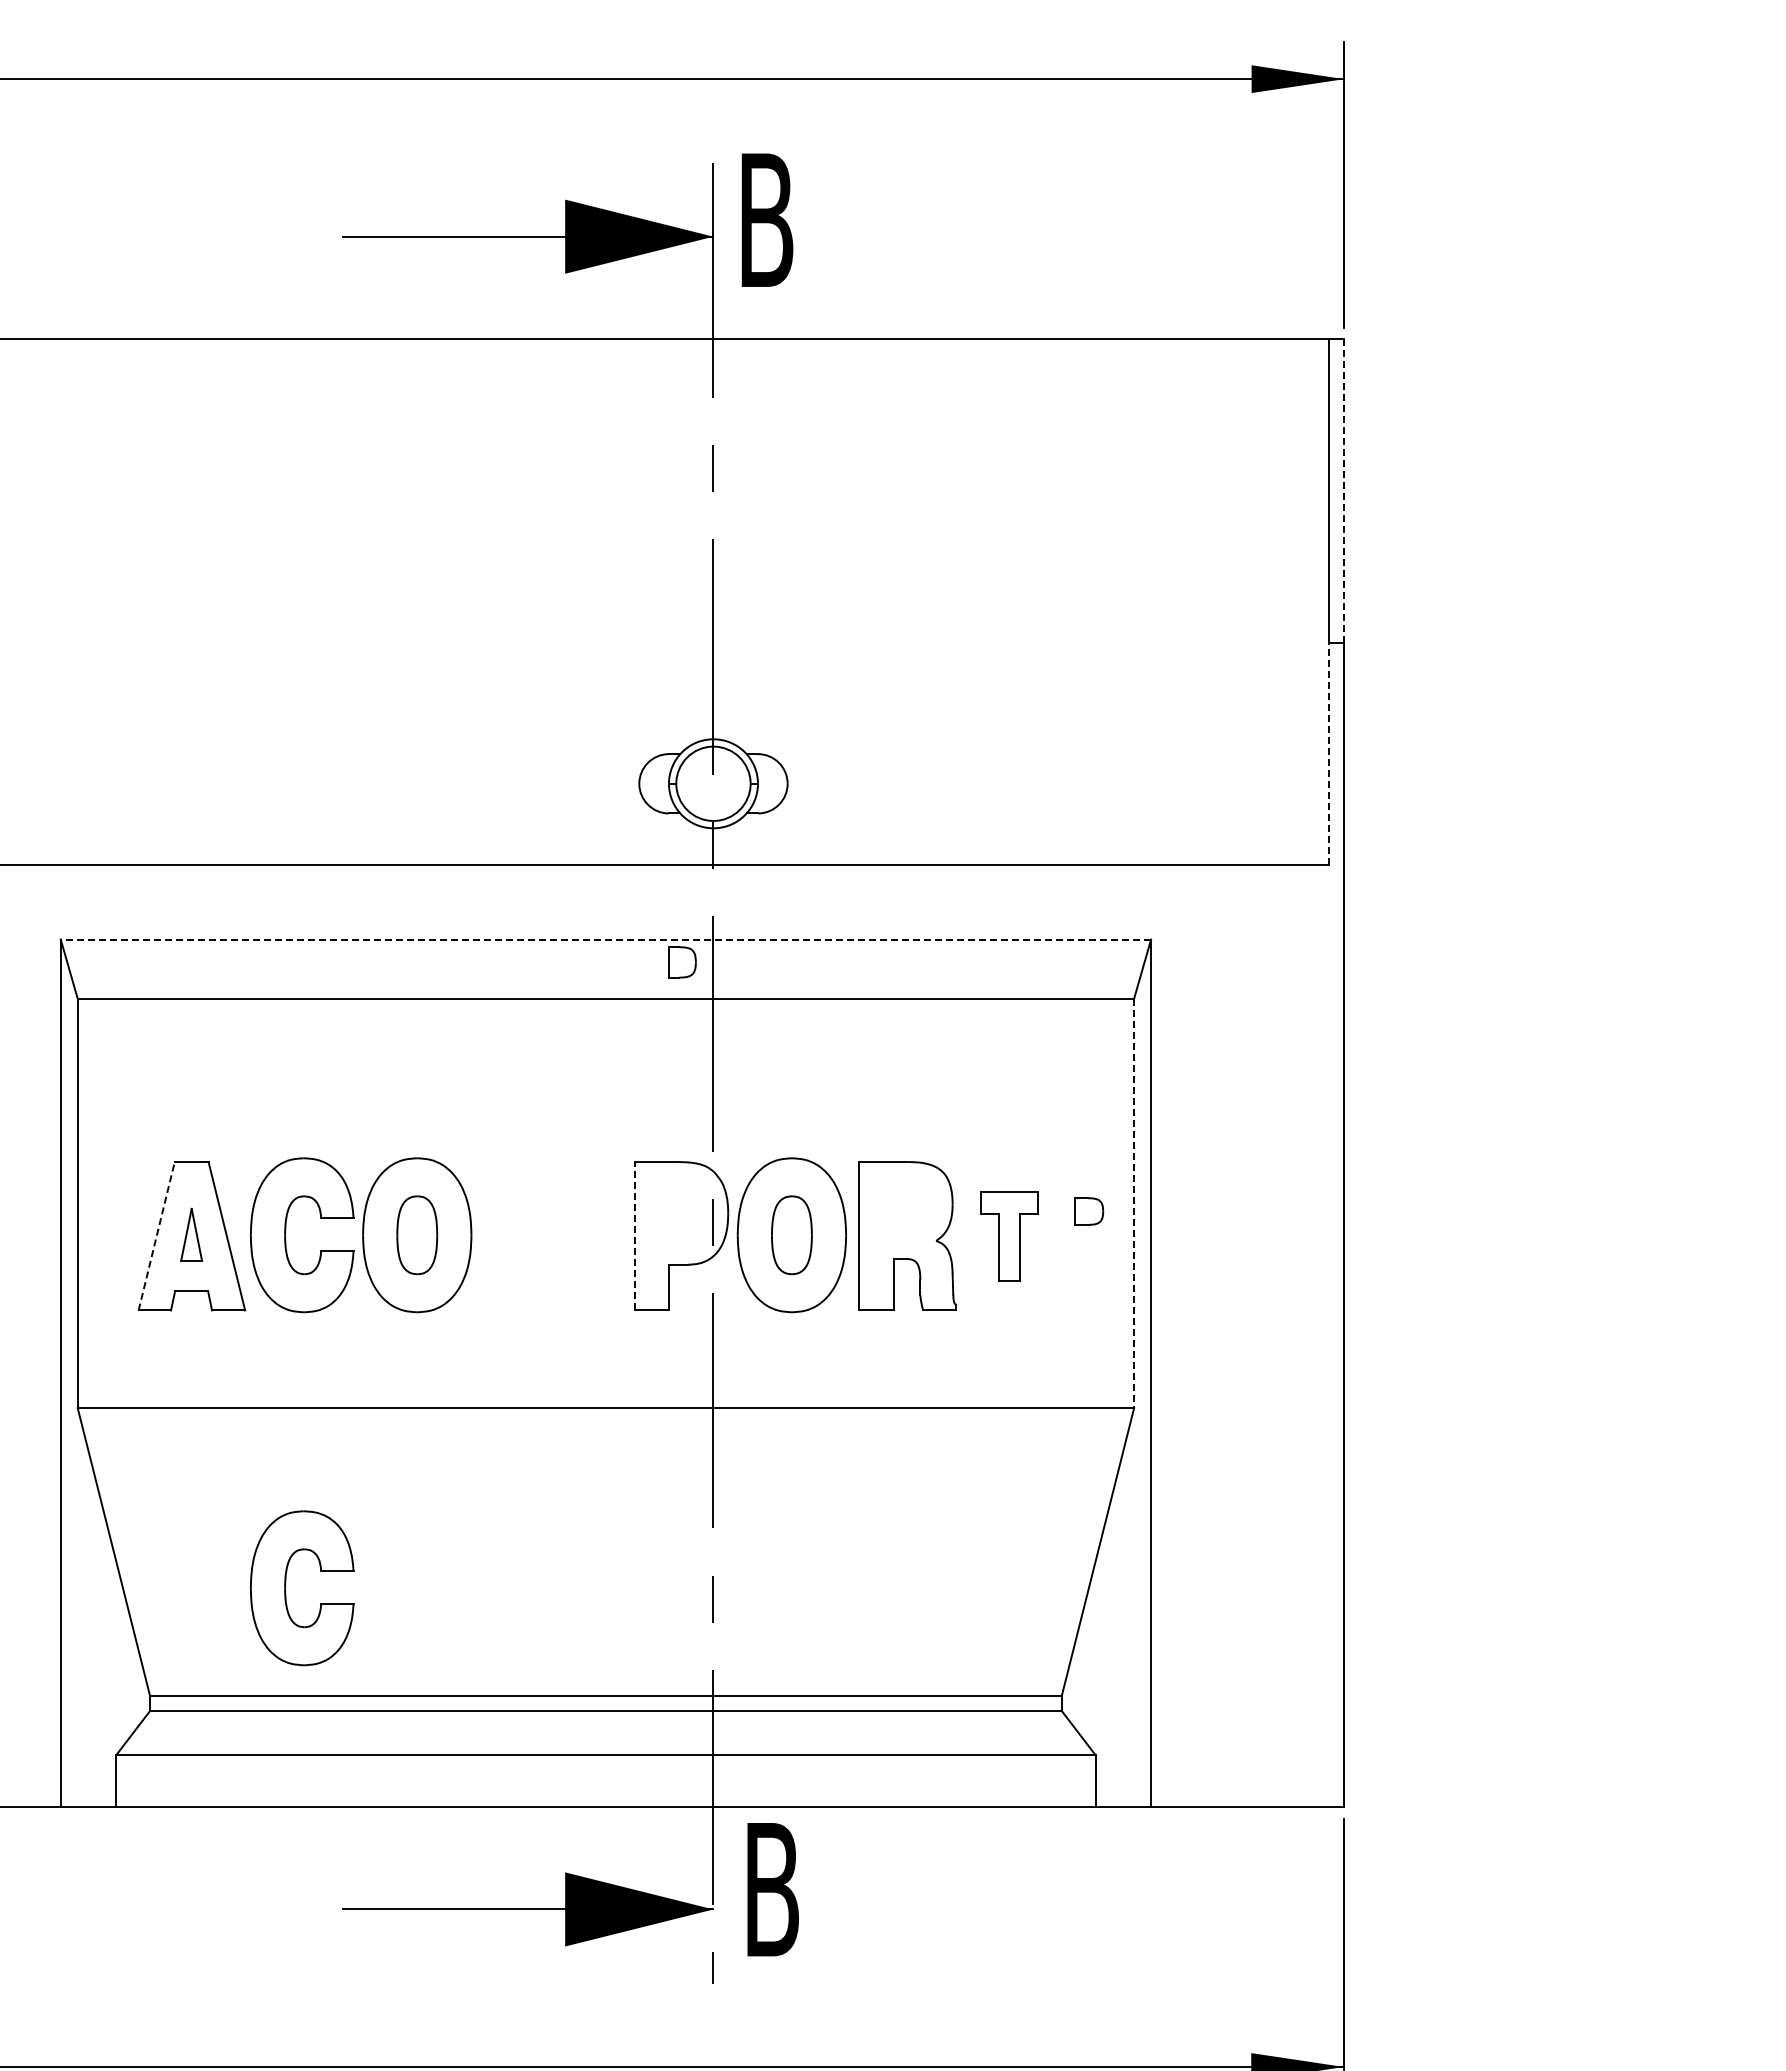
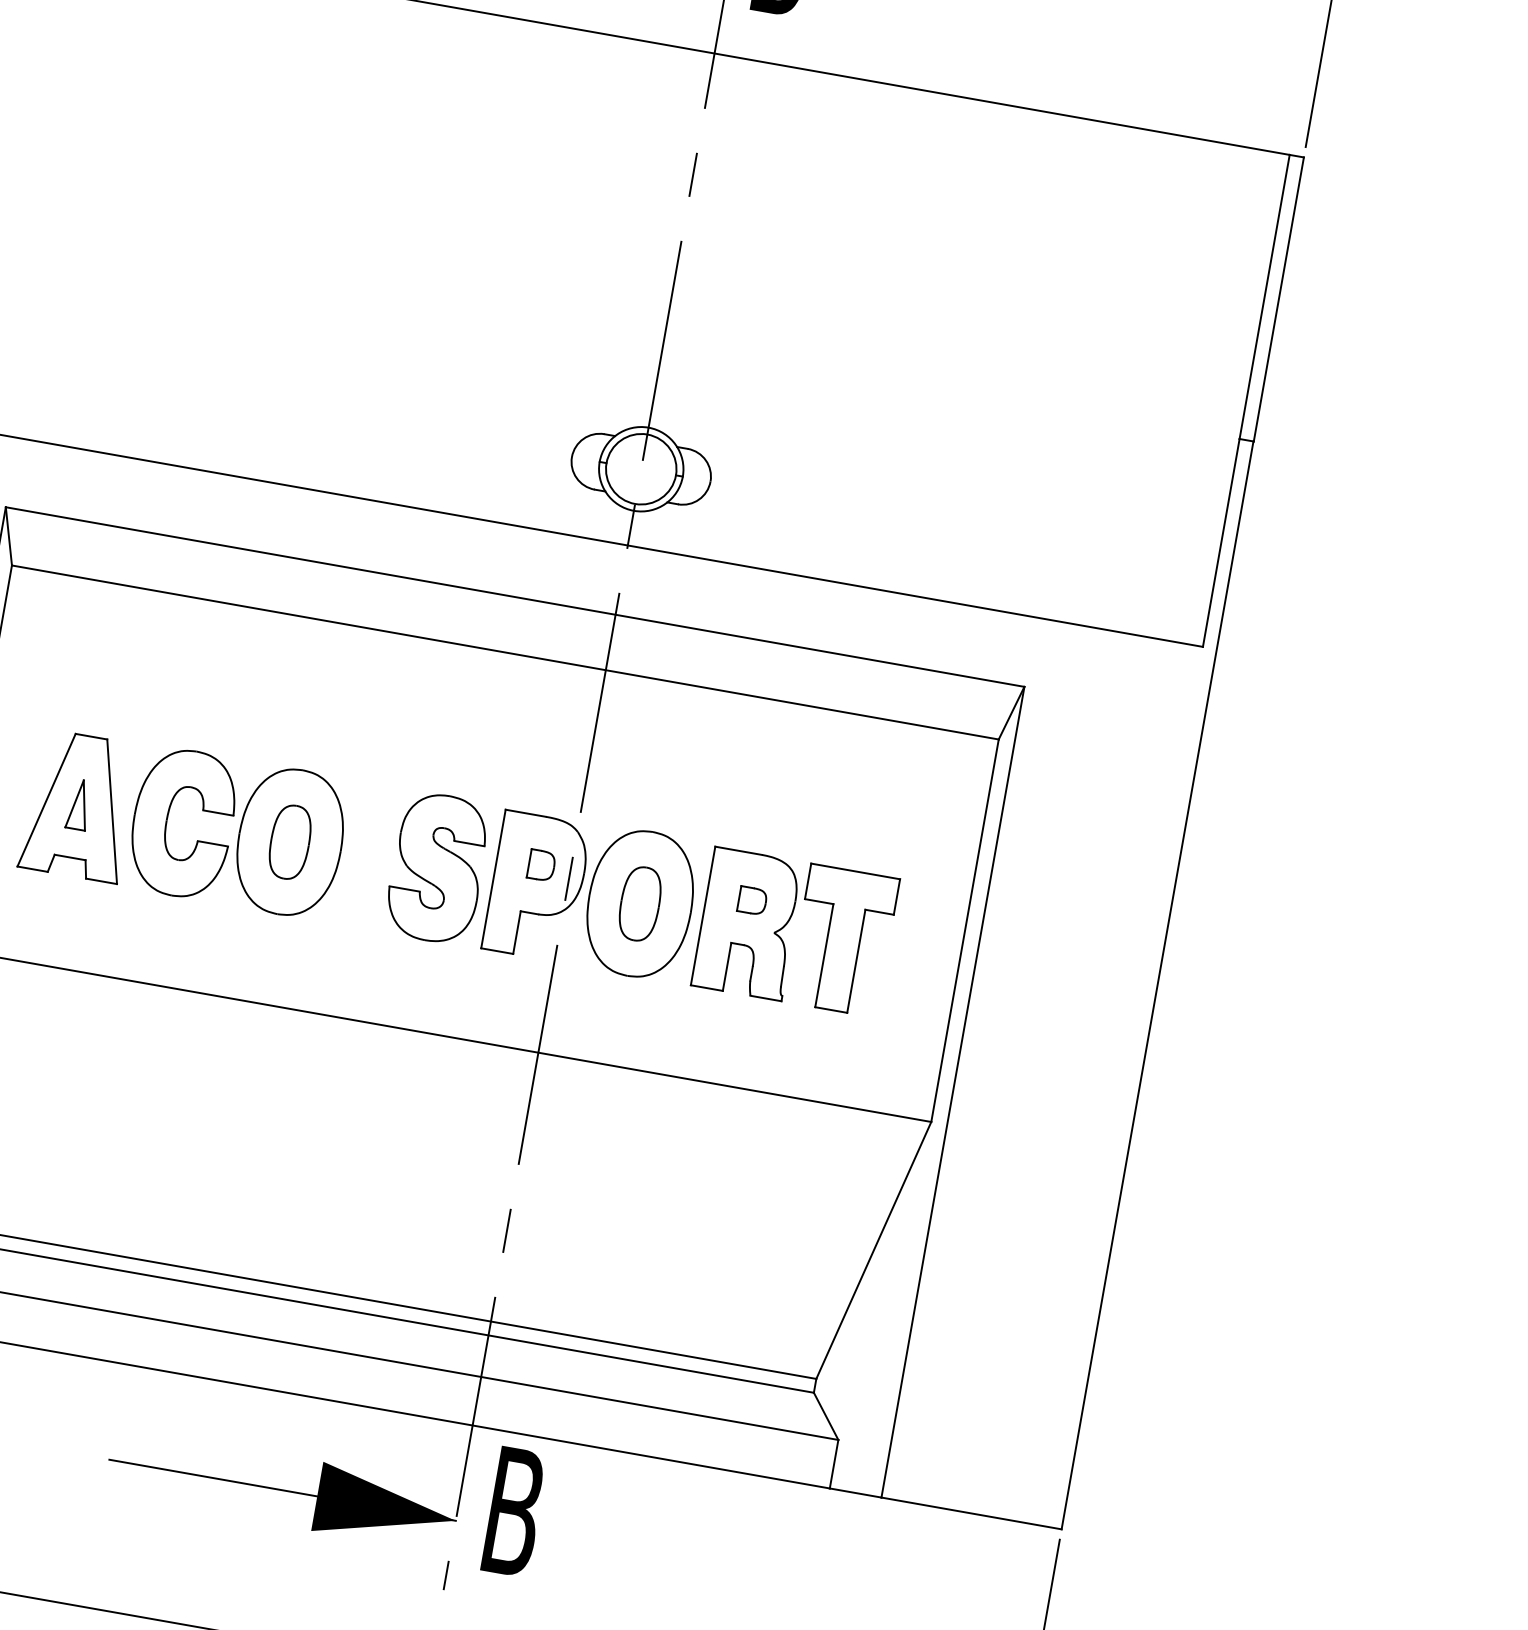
line: (1344, 490) -> (1279, 299), dashed -> solid
line: (1329, 753) -> (1221, 542), dashed -> solid
line: (605, 939) -> (514, 596), dashed -> solid
part: (682, 962) -> (541, 865), moved
line: (1134, 1203) -> (965, 930), dashed -> solid
part: (1089, 1211) -> (752, 900), moved
line: (156, 1235) -> (46, 799), dashed -> solid
part: (574, 1235) -> (437, 868), added
line: (635, 1235) -> (494, 878), dashed -> solid
part: (1009, 1235) -> (843, 939), size x1.67
part: (286, 1585) -> (110, 1147), removed

